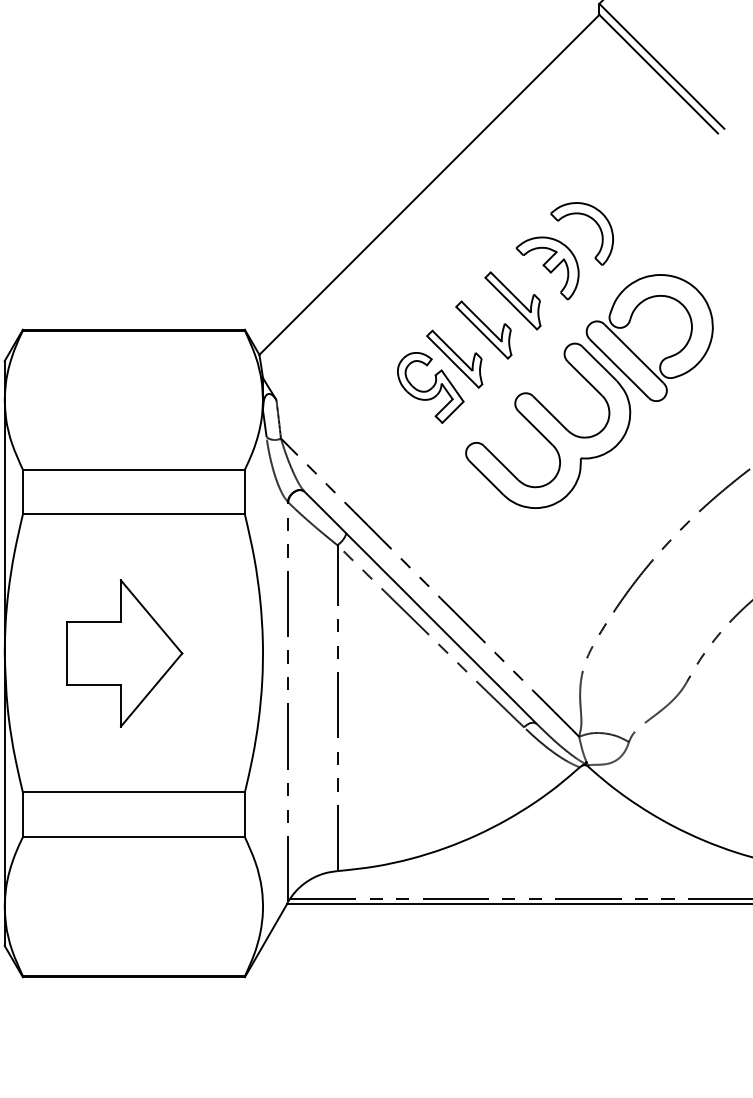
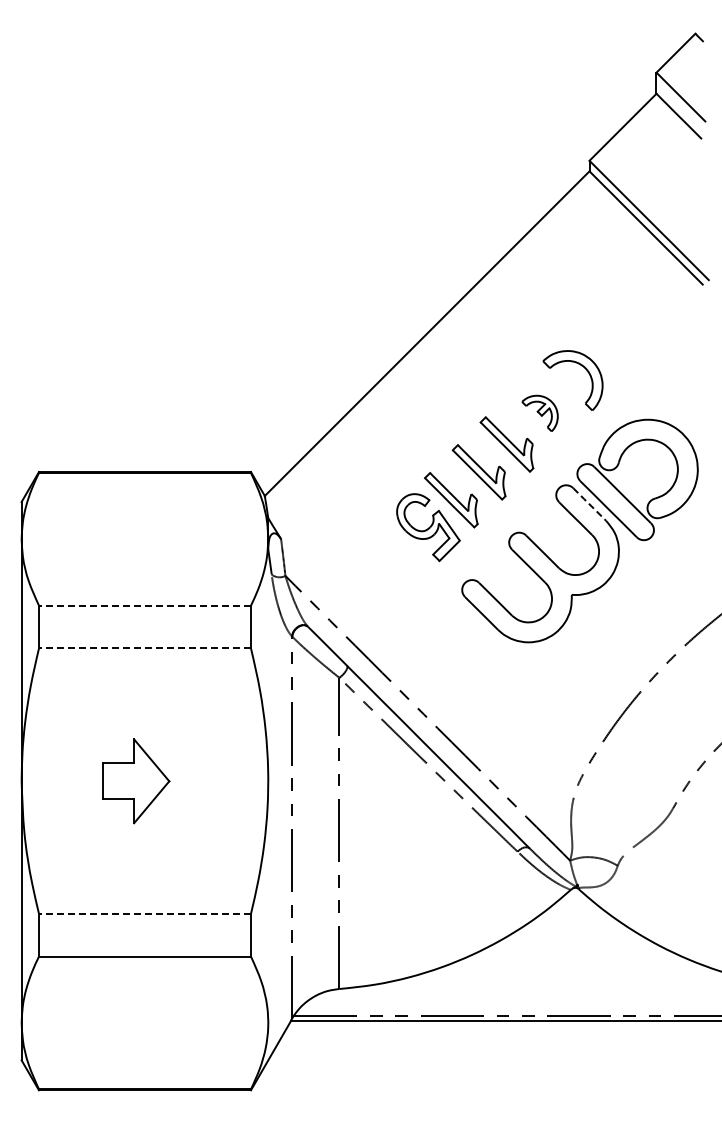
part: (547, 268) -> (539, 413), size x0.6
line: (599, 363) -> (589, 504), solid -> dashed
line: (133, 469) -> (144, 605), solid -> dashed
line: (133, 514) -> (144, 648), solid -> dashed
part: (125, 653) -> (136, 781), size x0.6
line: (133, 792) -> (144, 913), solid -> dashed

